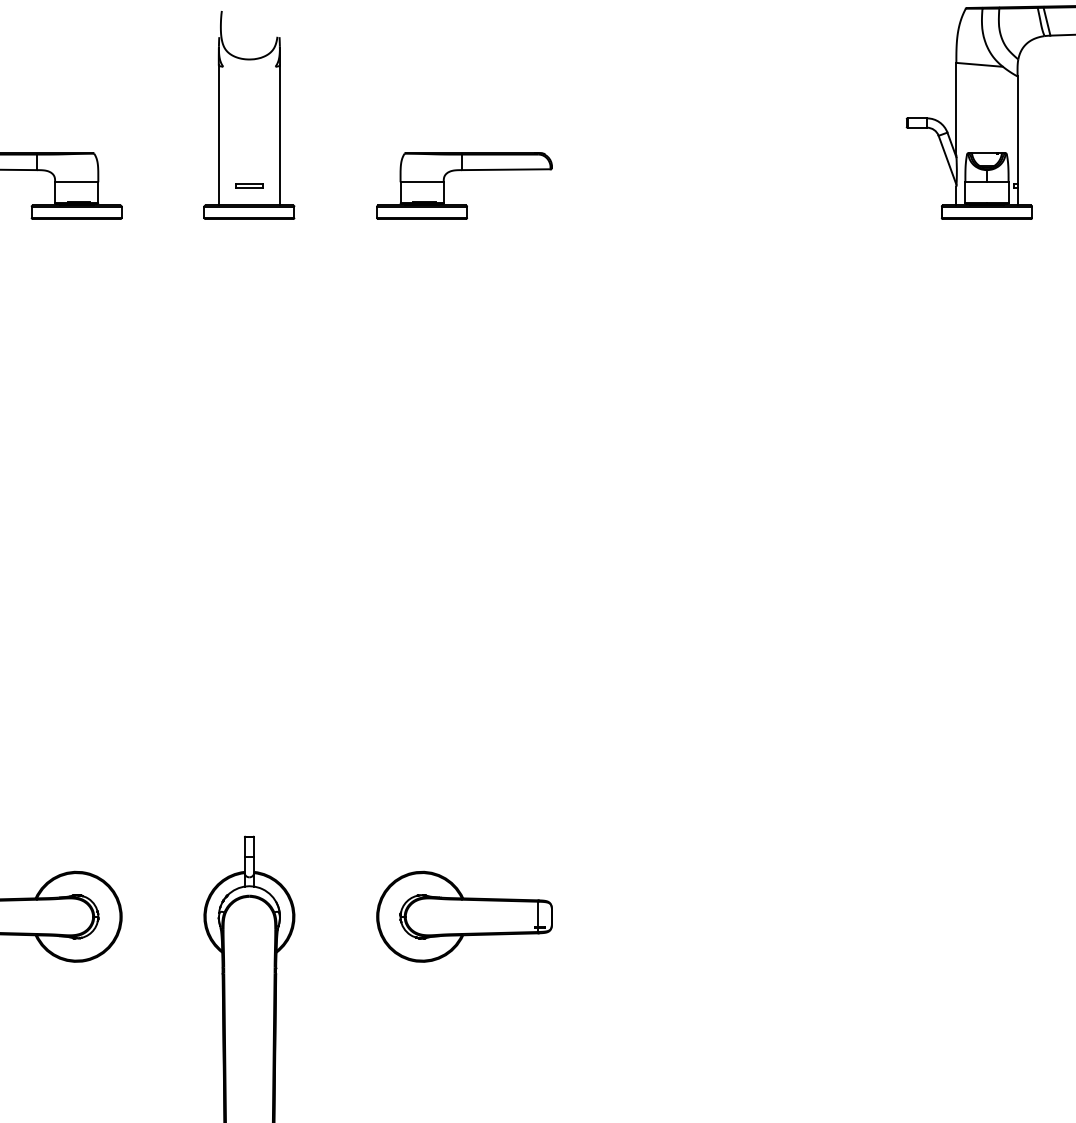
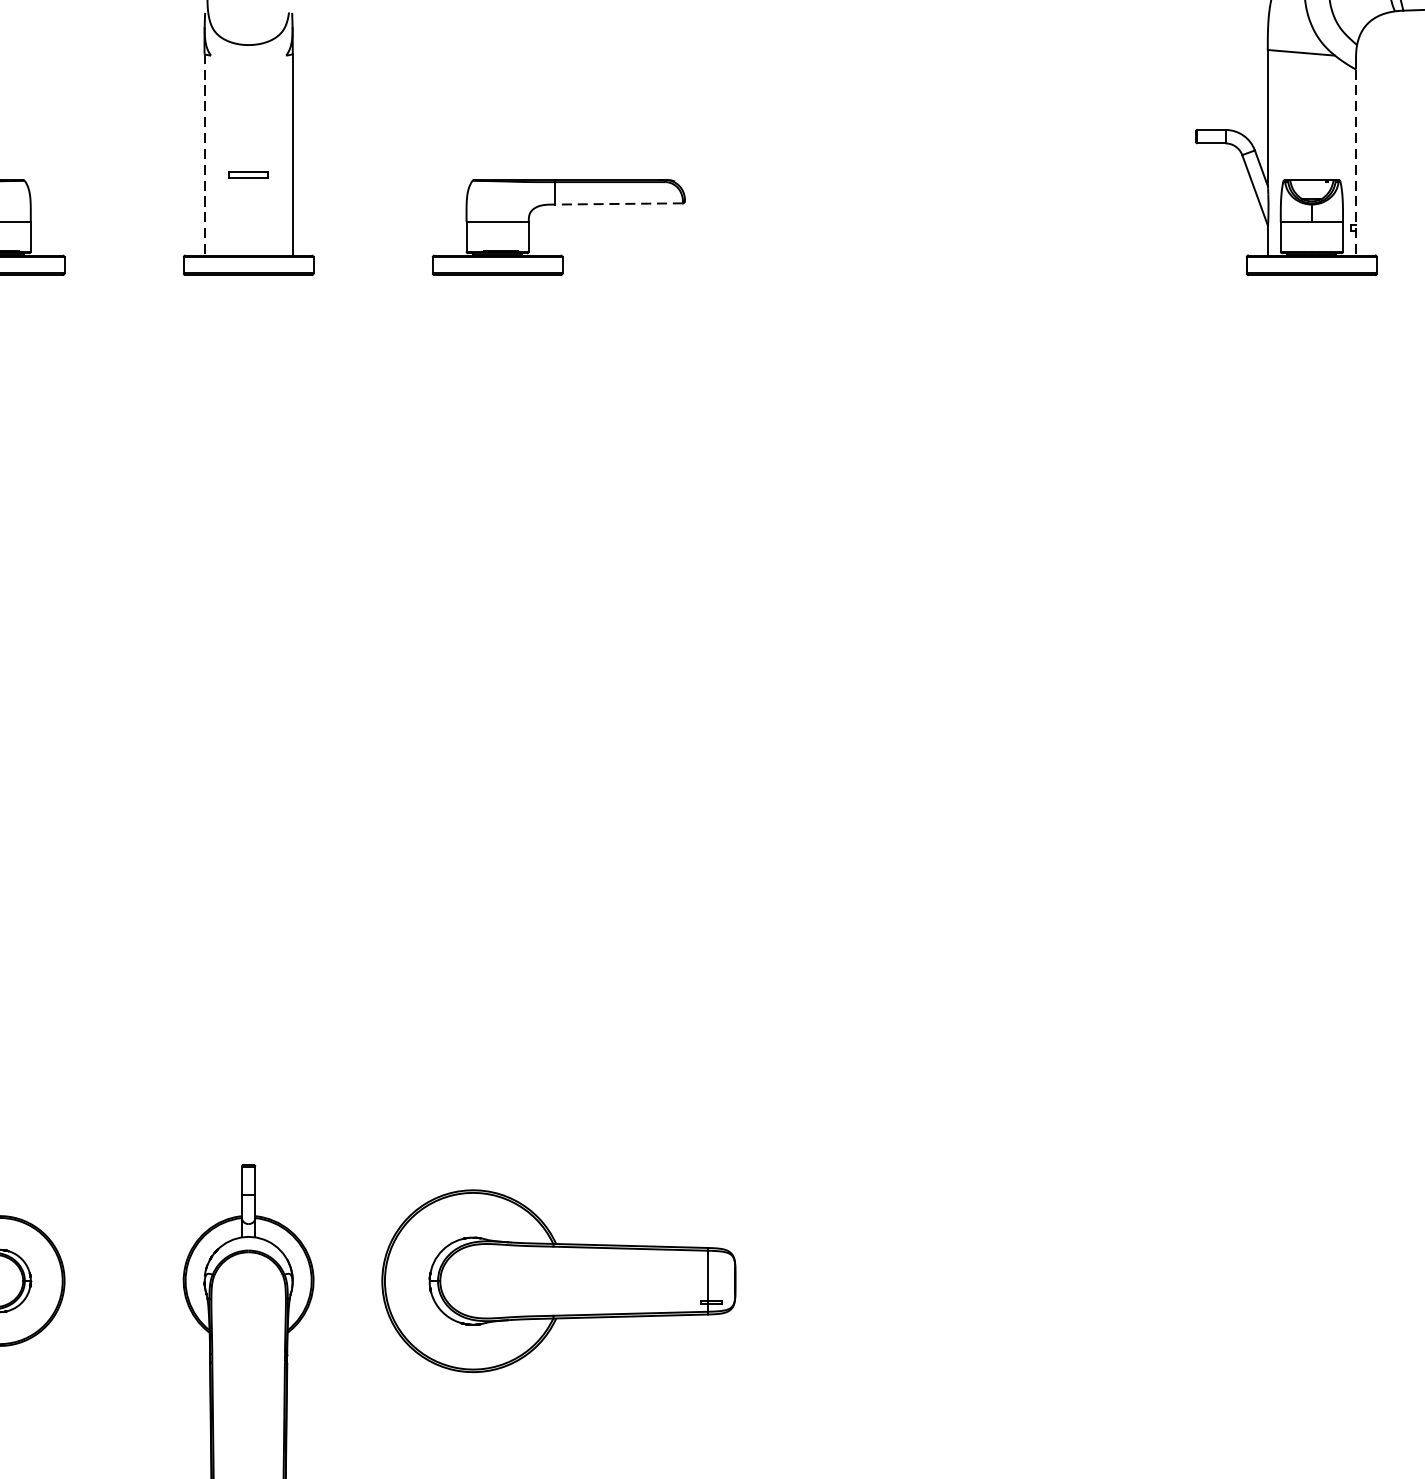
line: (218, 135) -> (204, 154), solid -> dashed
line: (1017, 140) -> (1355, 161), solid -> dashed
line: (505, 169) -> (617, 203), solid -> dashed
part: (249, 185) -> (248, 173), moved
part: (464, 916) -> (558, 1280), size x1.4

